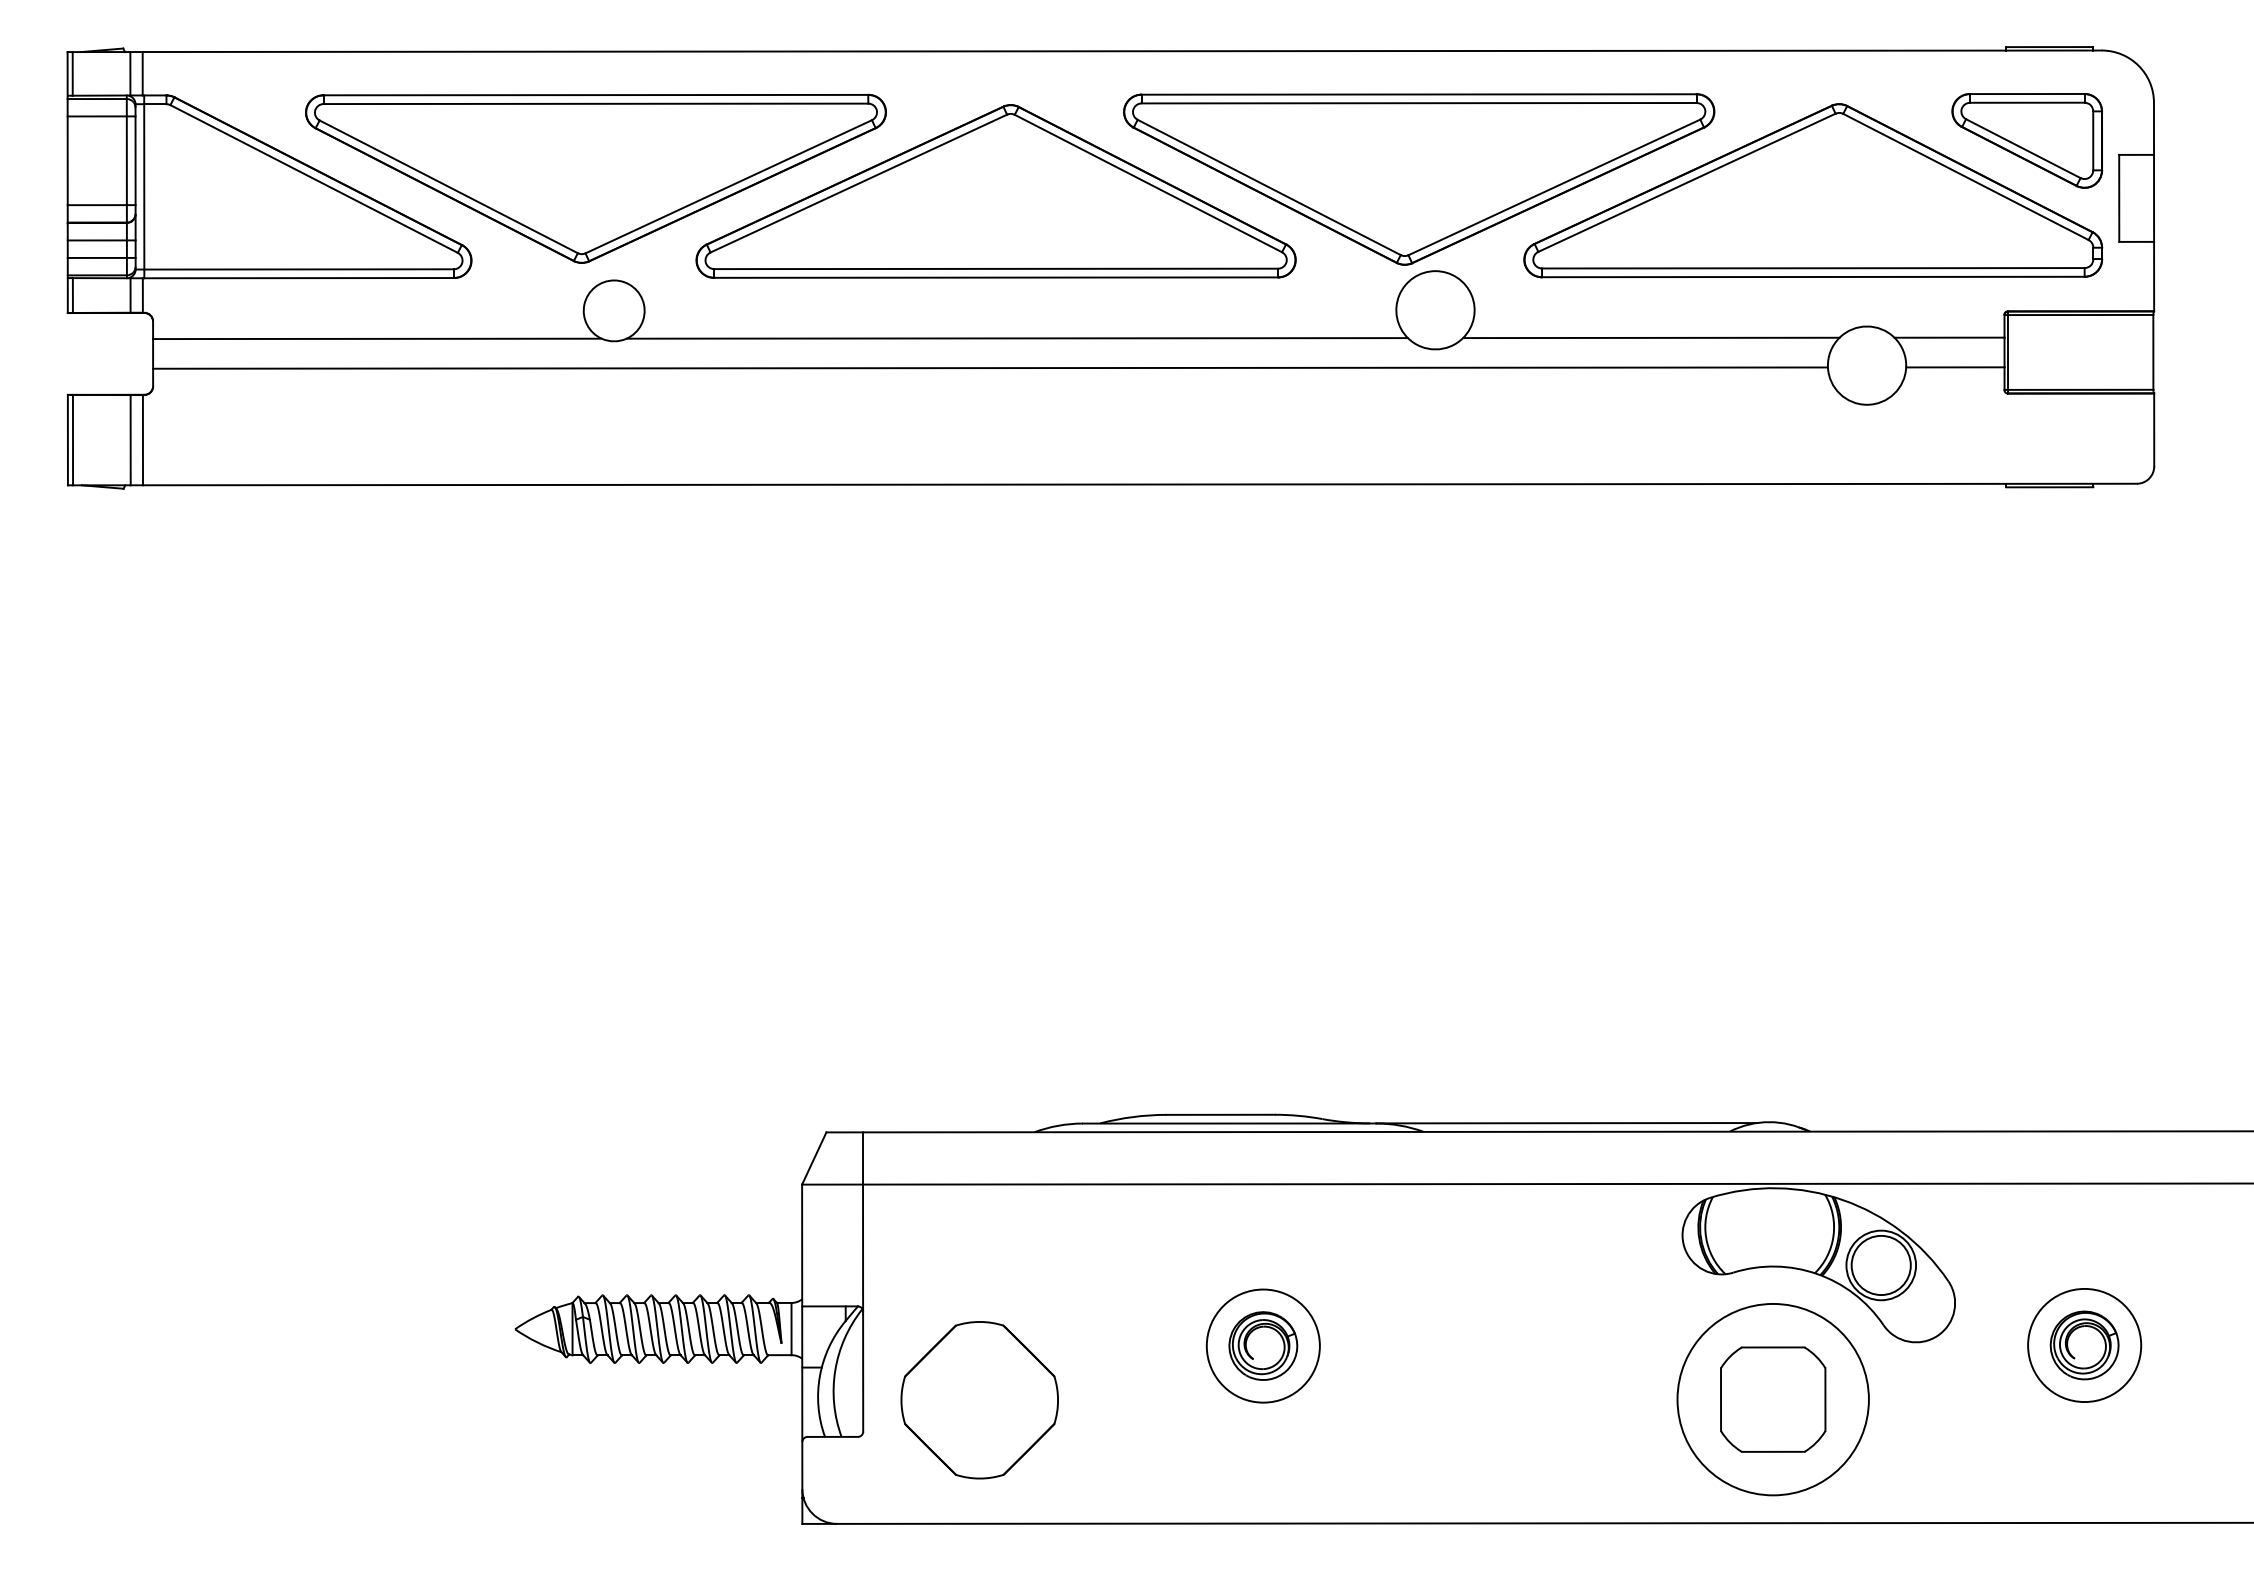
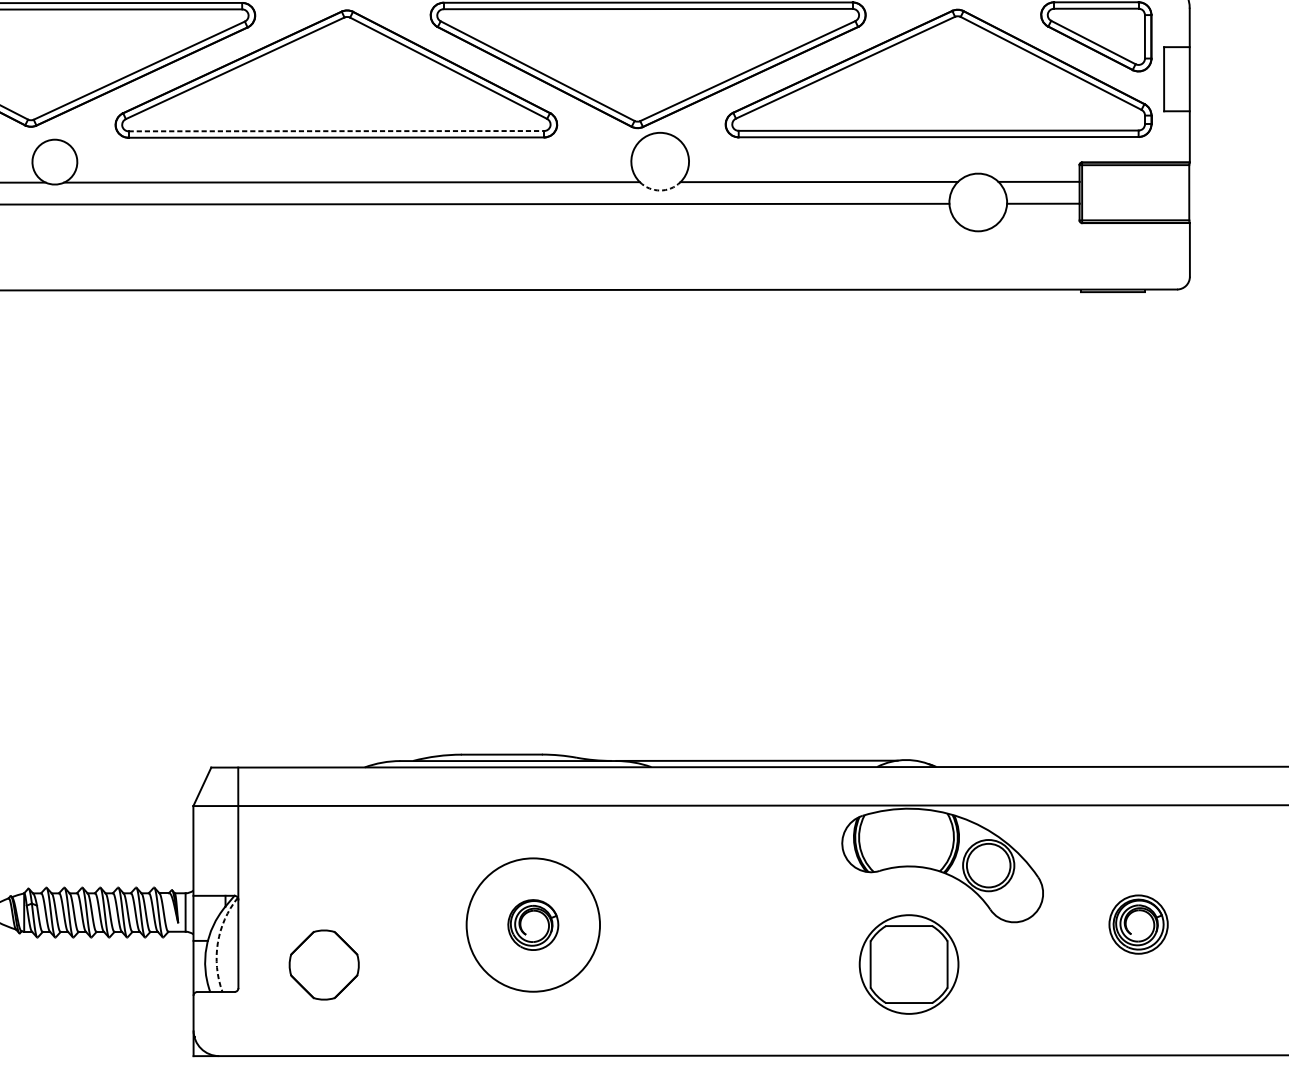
line: (996, 268) -> (336, 130), solid -> dashed
arc: (1435, 349) -> (660, 190), solid -> dashed
circle: (1262, 1345) -> (532, 924), size x1.6
circle: (2084, 1345) -> (1138, 924), size x0.7
arc: (835, 1370) -> (218, 943), solid -> dashed
circle: (1772, 1399) -> (908, 964), size x0.7
part: (979, 1400) -> (324, 965), size x0.6

